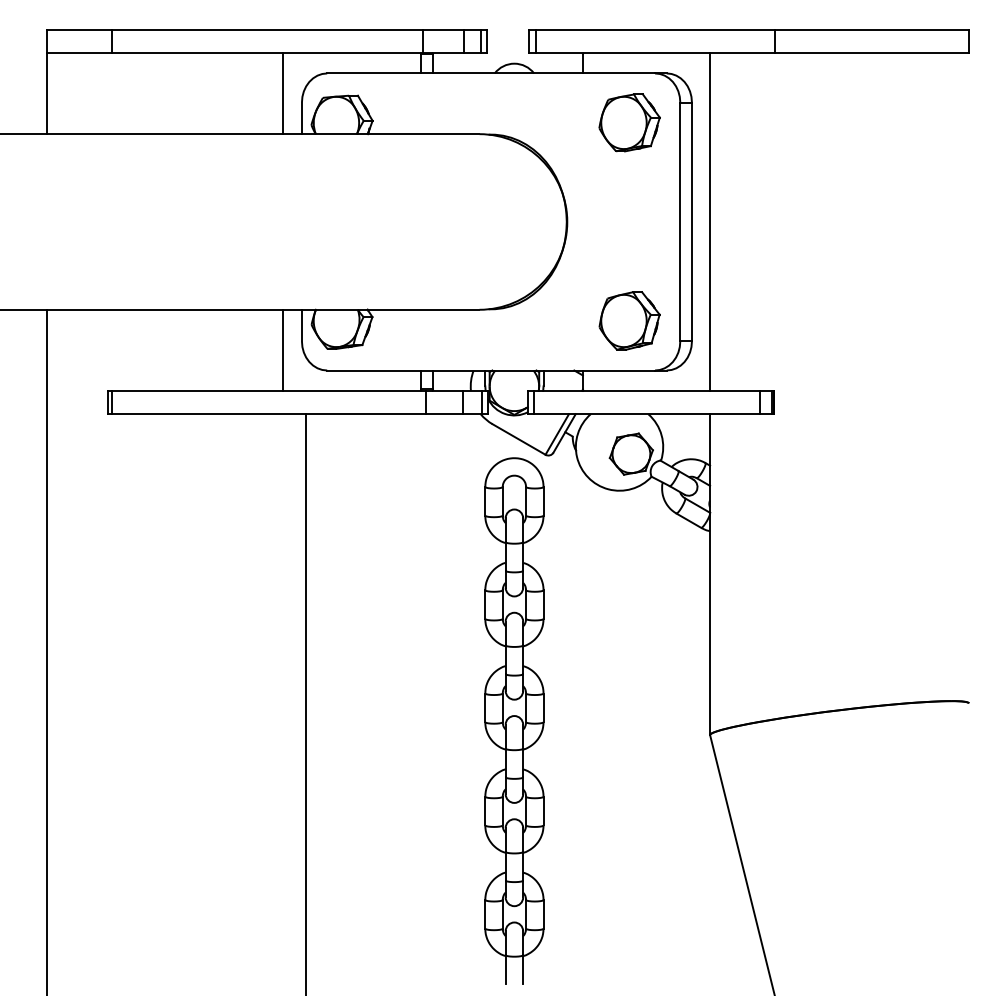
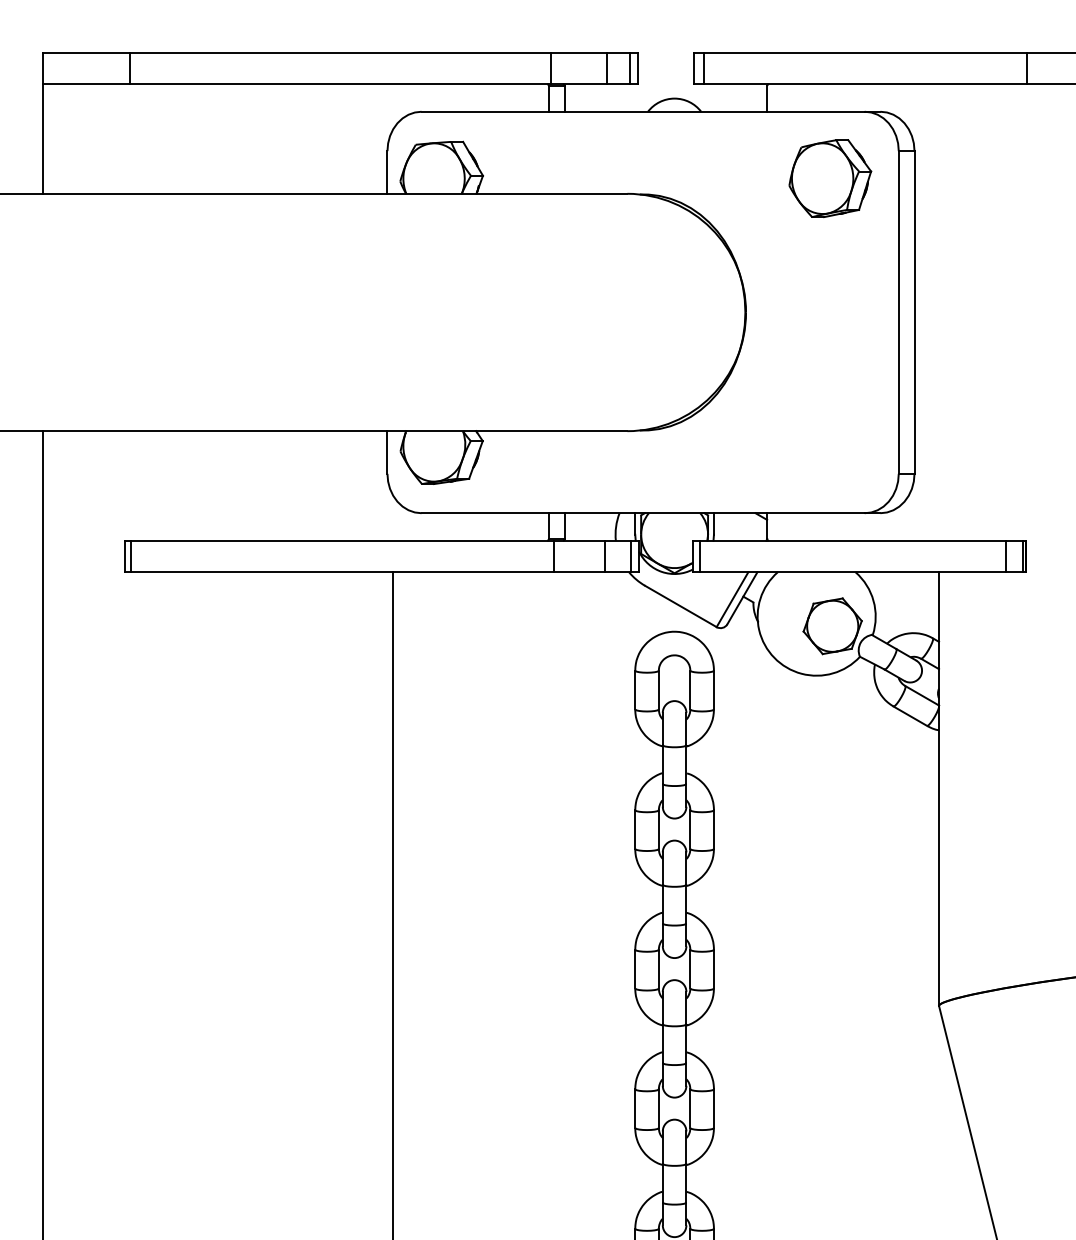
line: (282, 93) -> (361, 138), removed
line: (710, 221) -> (939, 311), removed
part: (629, 320) -> (830, 445), removed
line: (282, 349) -> (361, 484), removed

